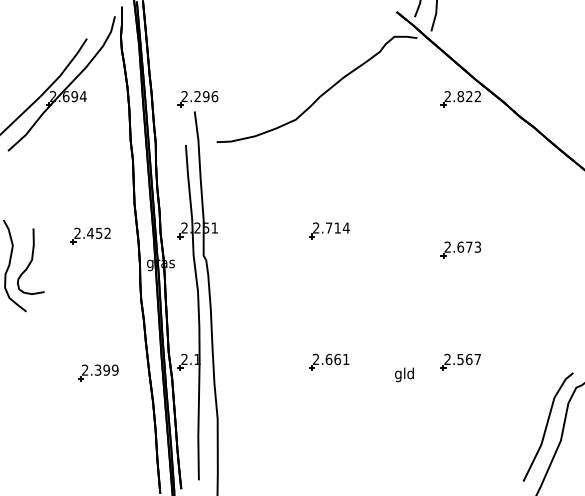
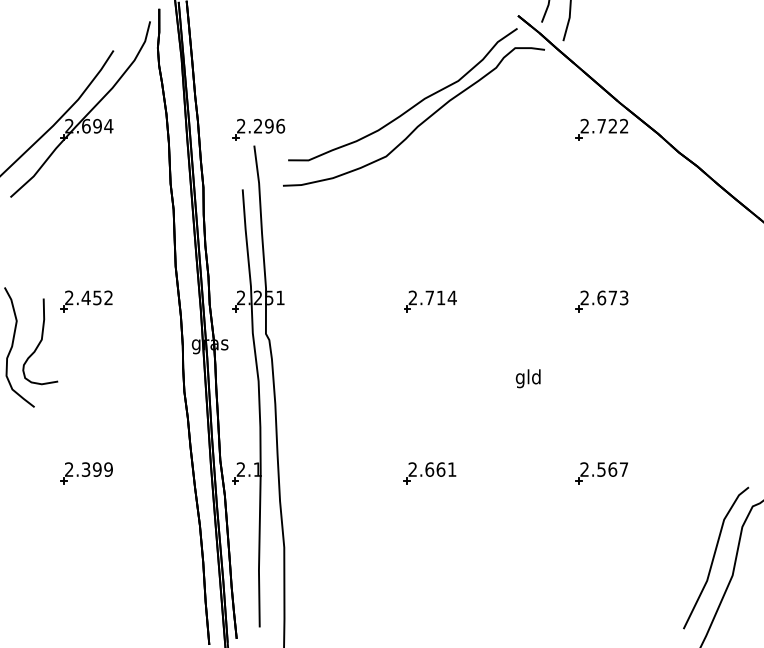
curve: (314, 82) -> (410, 107), added
text: (460, 96) -> (601, 125), 2.822 -> 2.722
part: (90, 236) -> (86, 301), moved
part: (460, 249) -> (601, 301), moved
part: (98, 373) -> (86, 473), moved
text: (403, 374) -> (527, 378), moved

